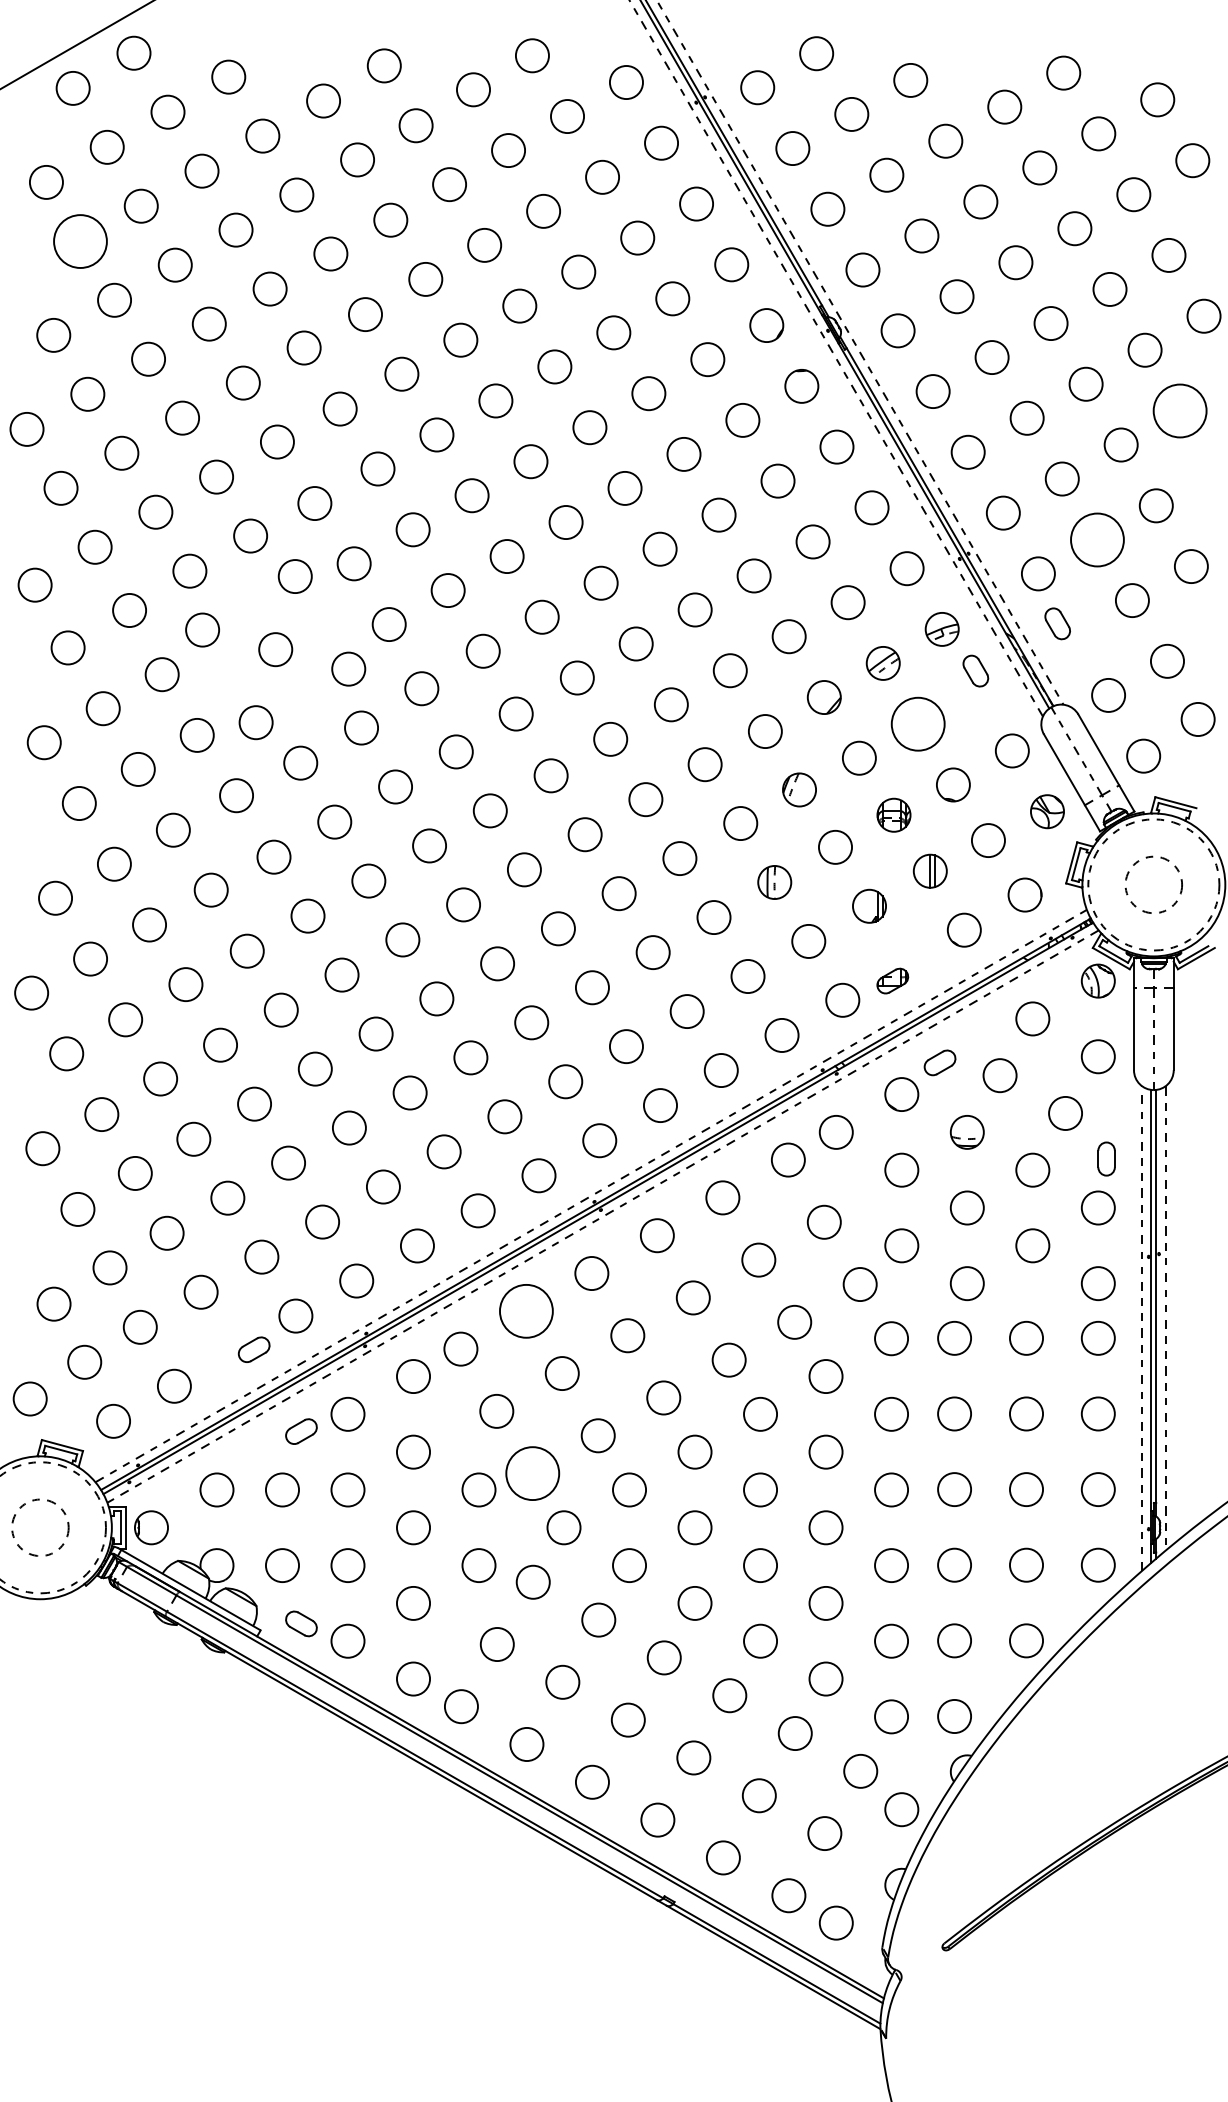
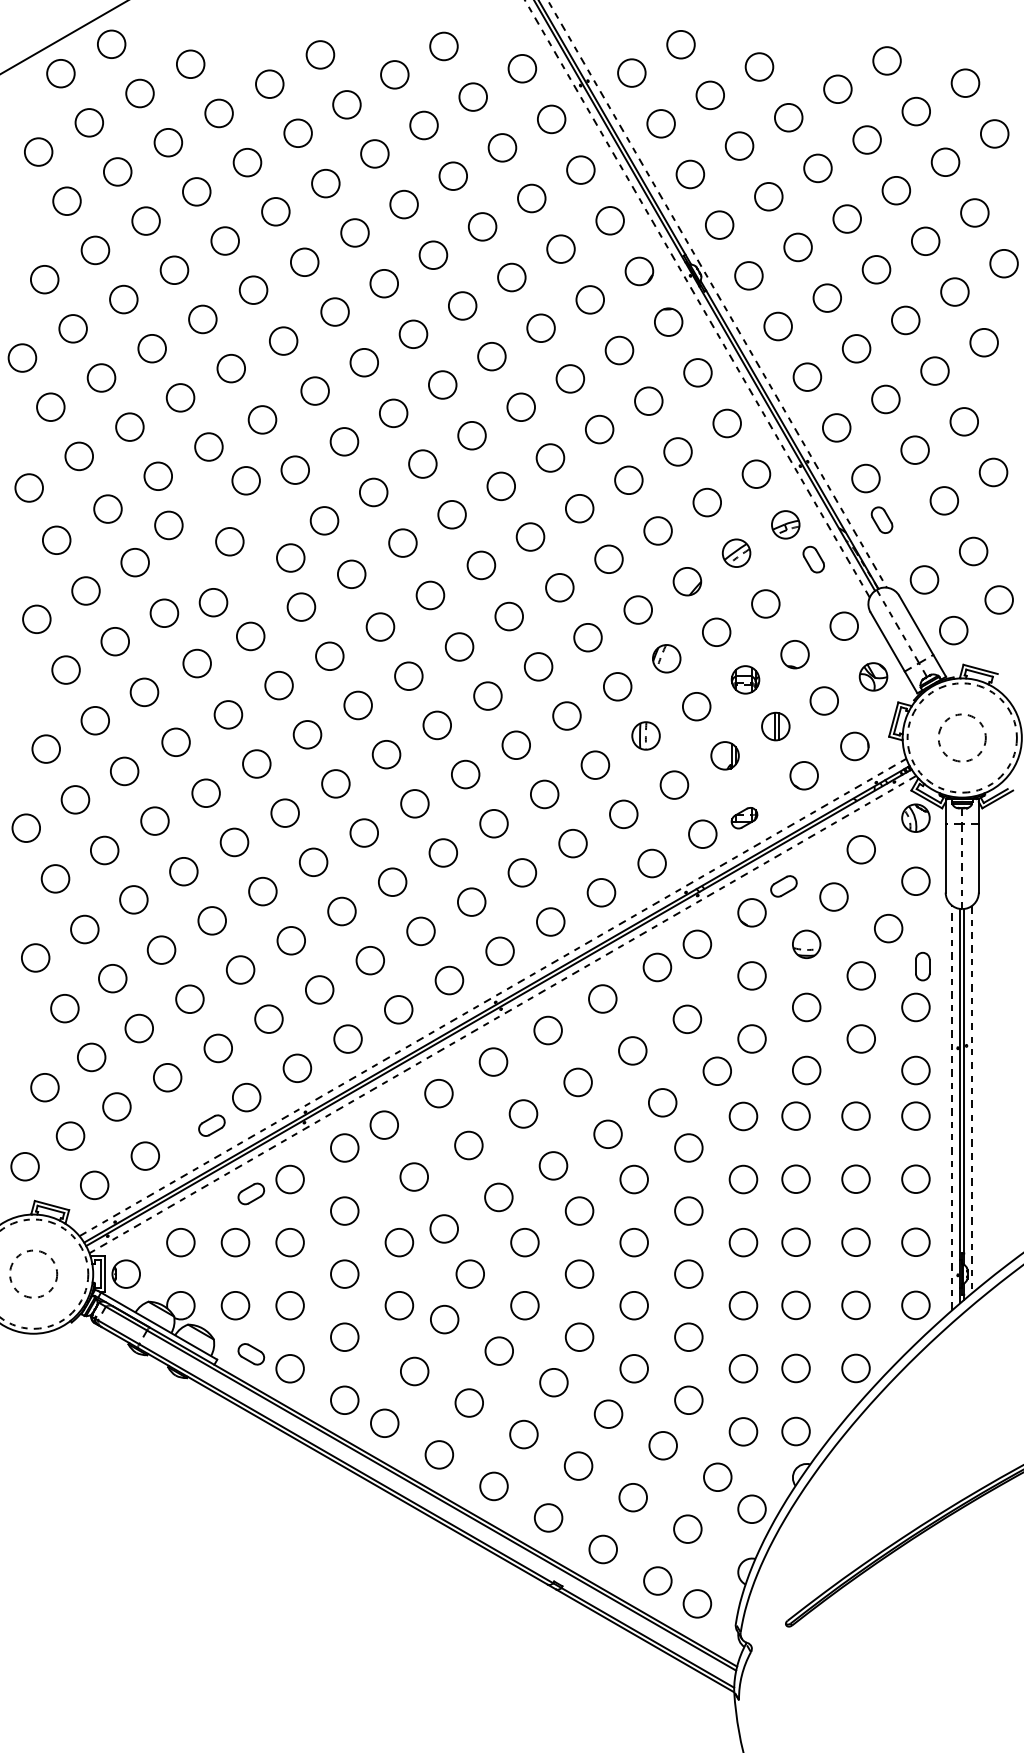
circle: (79, 240) -> (66, 200), size x0.62
circle: (1179, 410) -> (983, 342), size x0.62
circle: (1096, 539) -> (914, 449), size x0.62
circle: (917, 723) -> (765, 603), size x0.62
circle: (525, 1311) -> (438, 1093), size x0.62
circle: (533, 1473) -> (444, 1228), size x0.62

